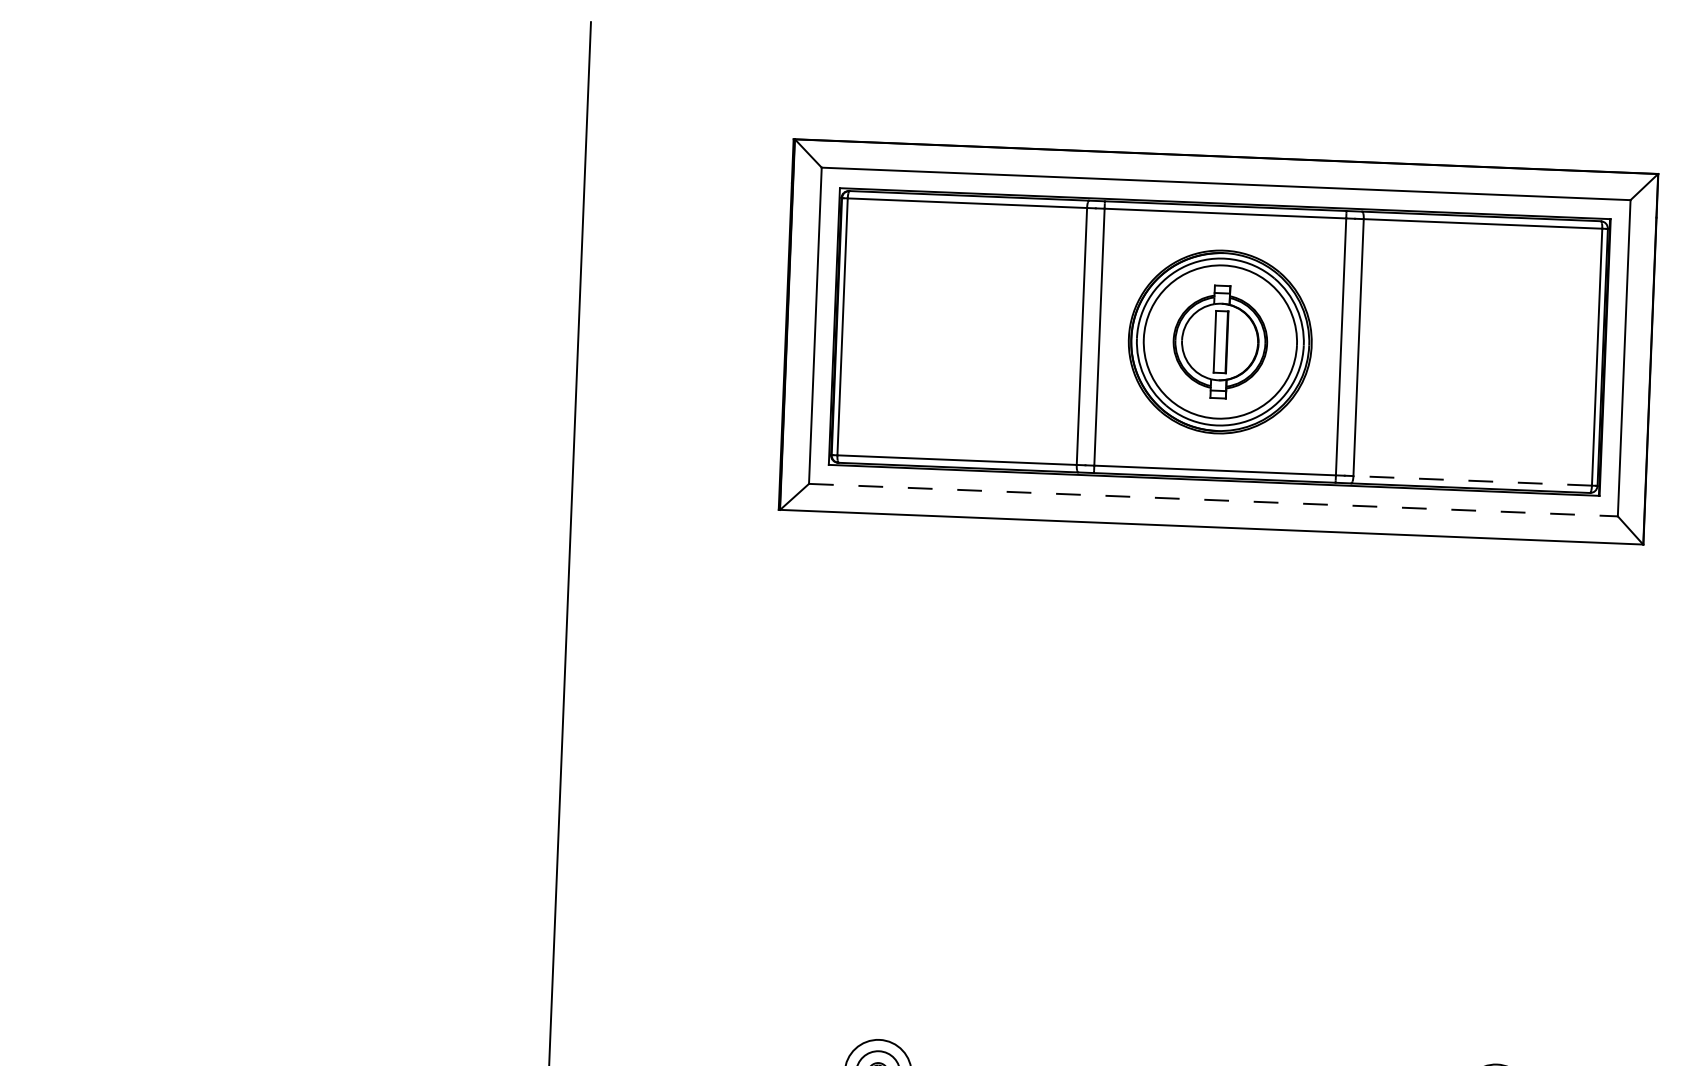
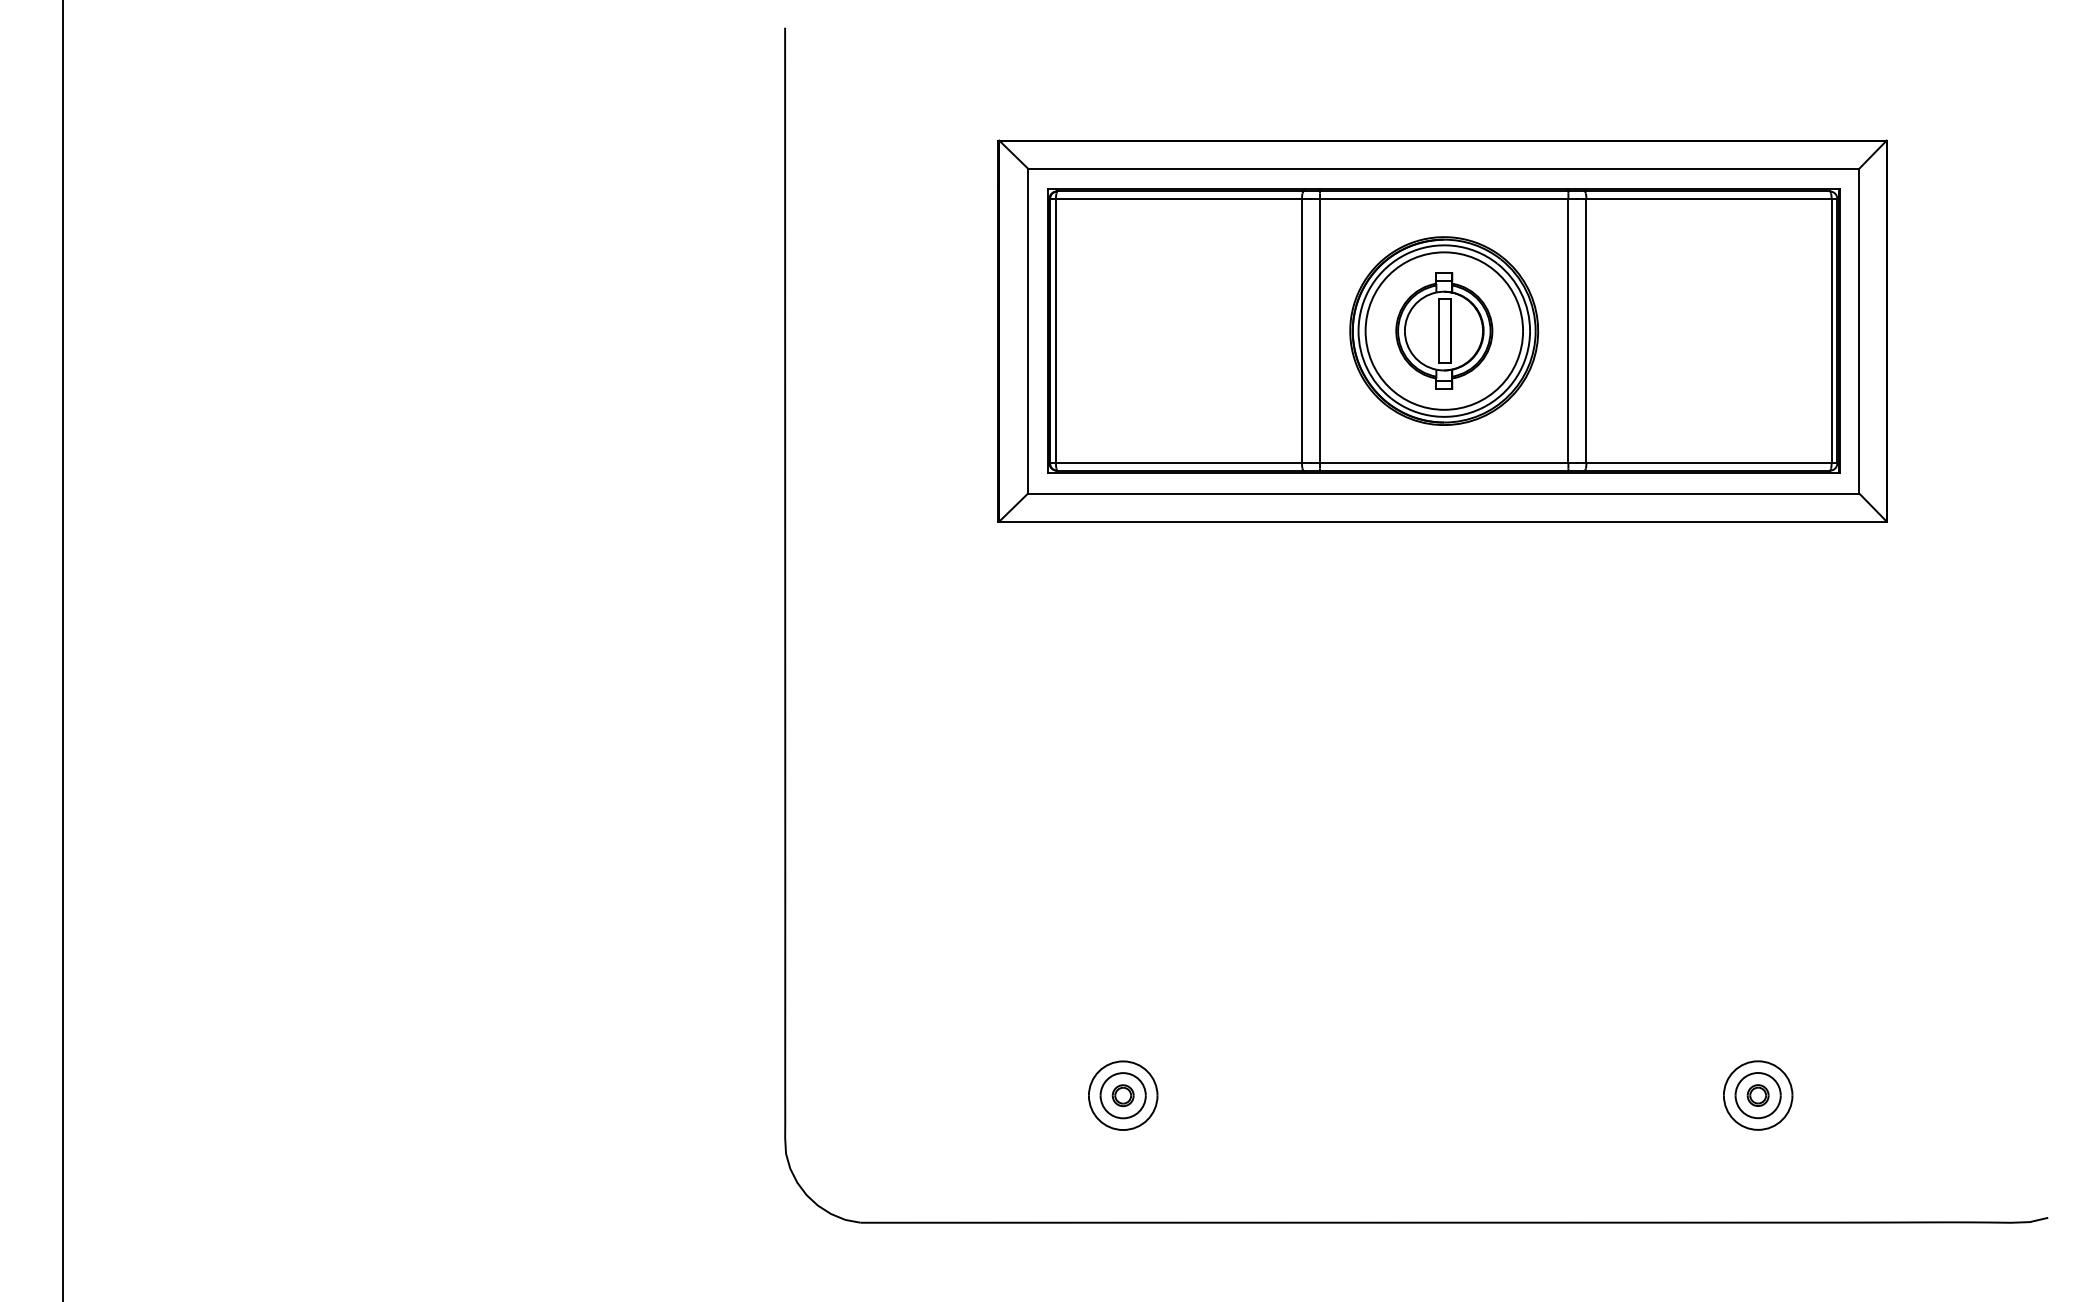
line: (1473, 481) -> (1709, 463), dashed -> solid
line: (1213, 499) -> (1443, 493), dashed -> solid

